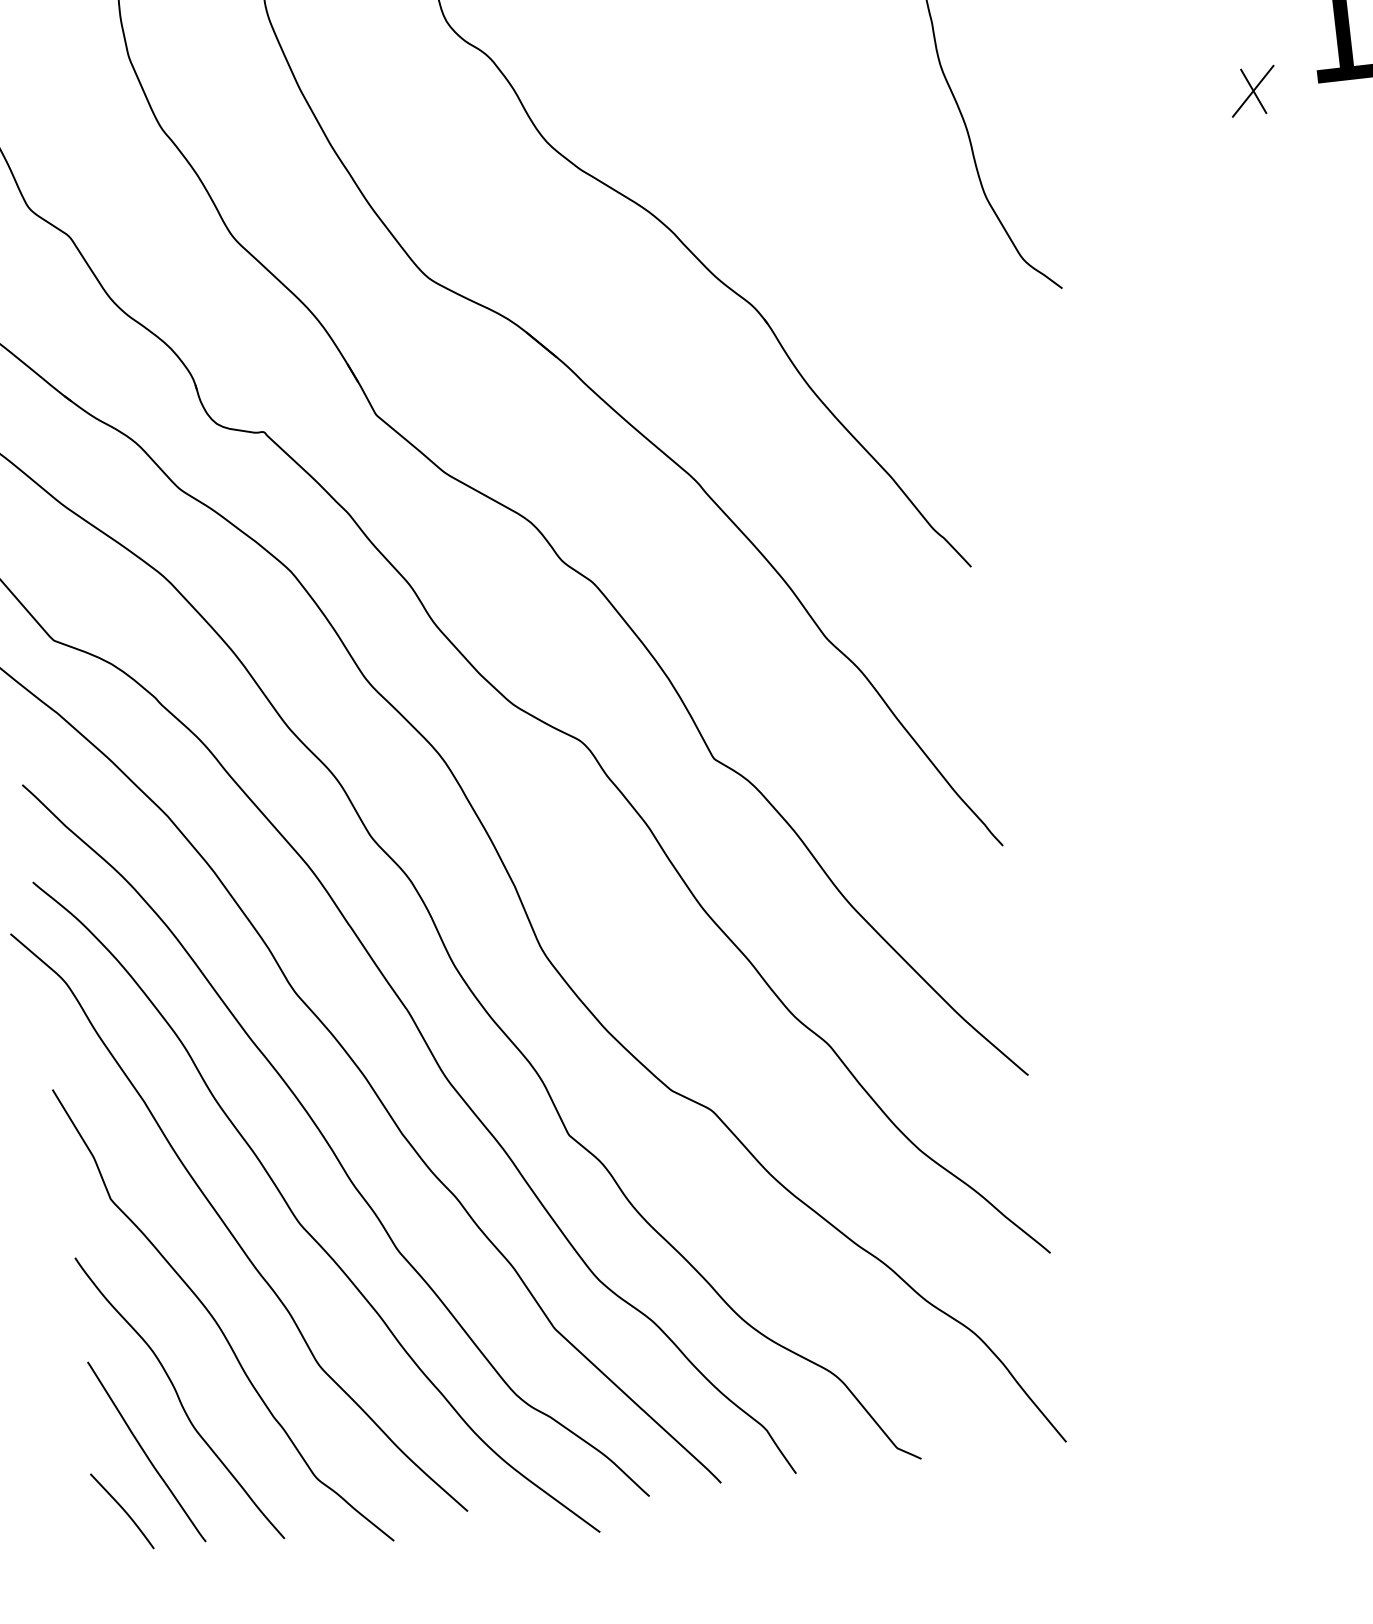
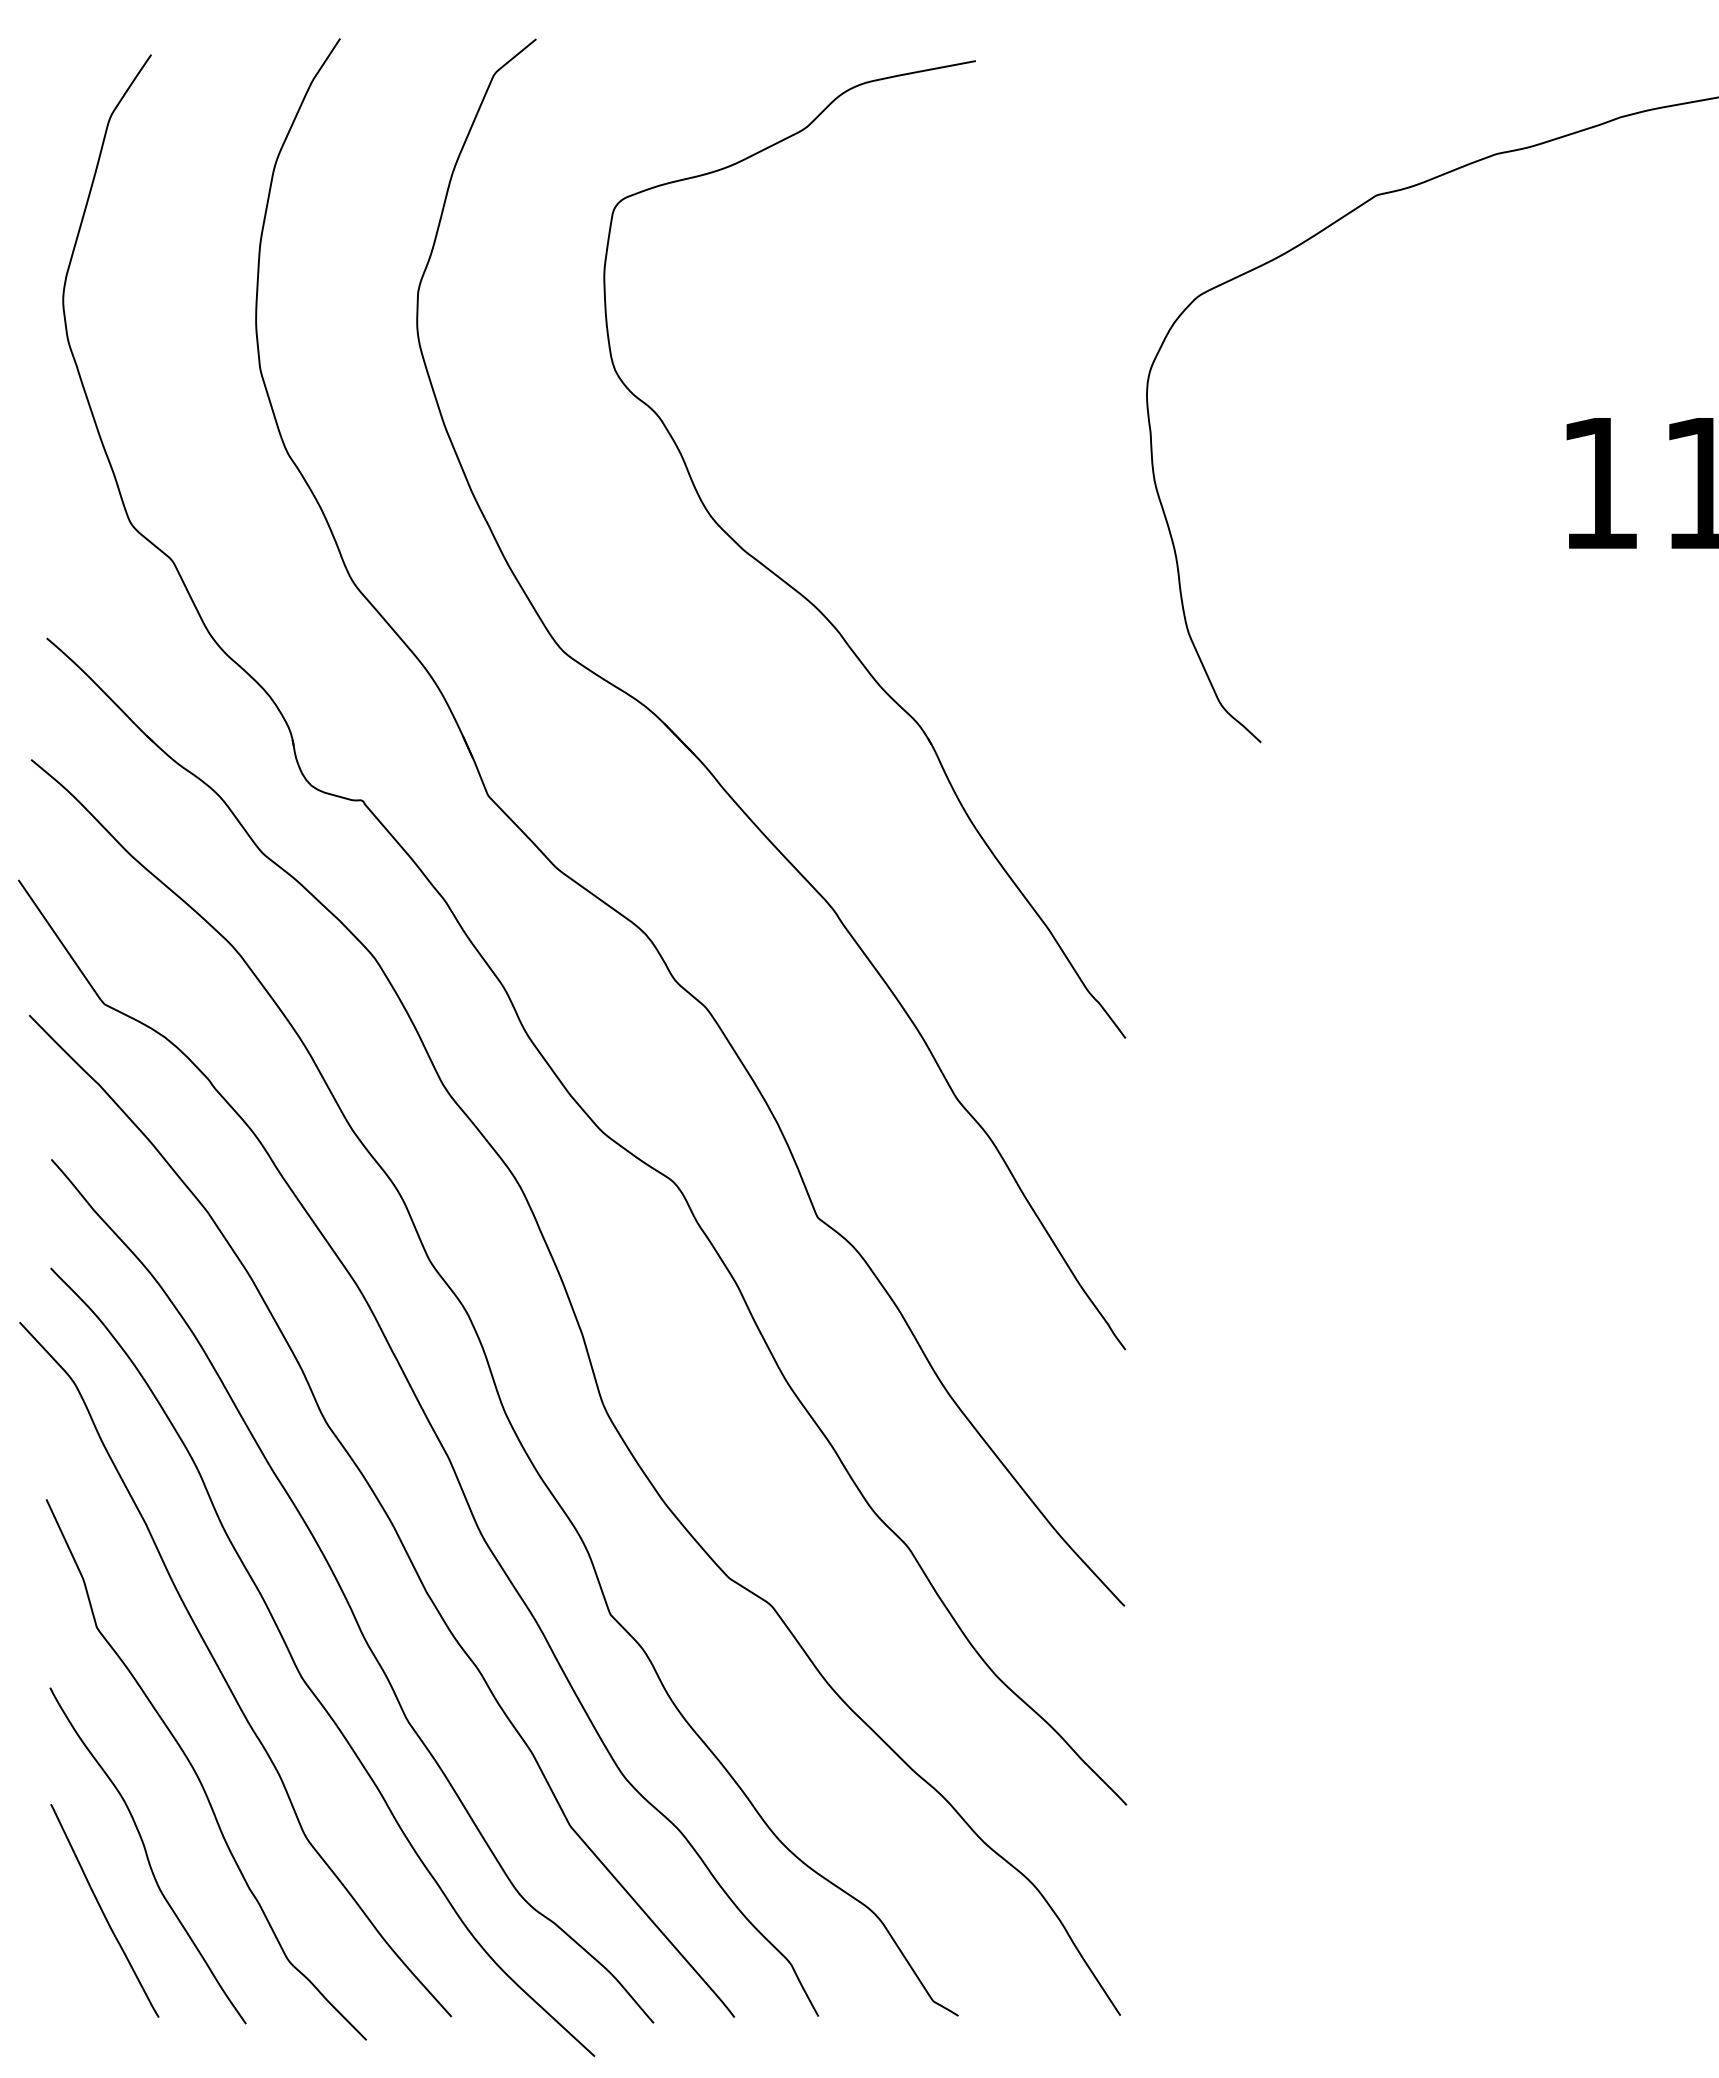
part: (1252, 90) -> (1495, 548), removed
curve: (122, 1509) -> (70, 1971), removed

